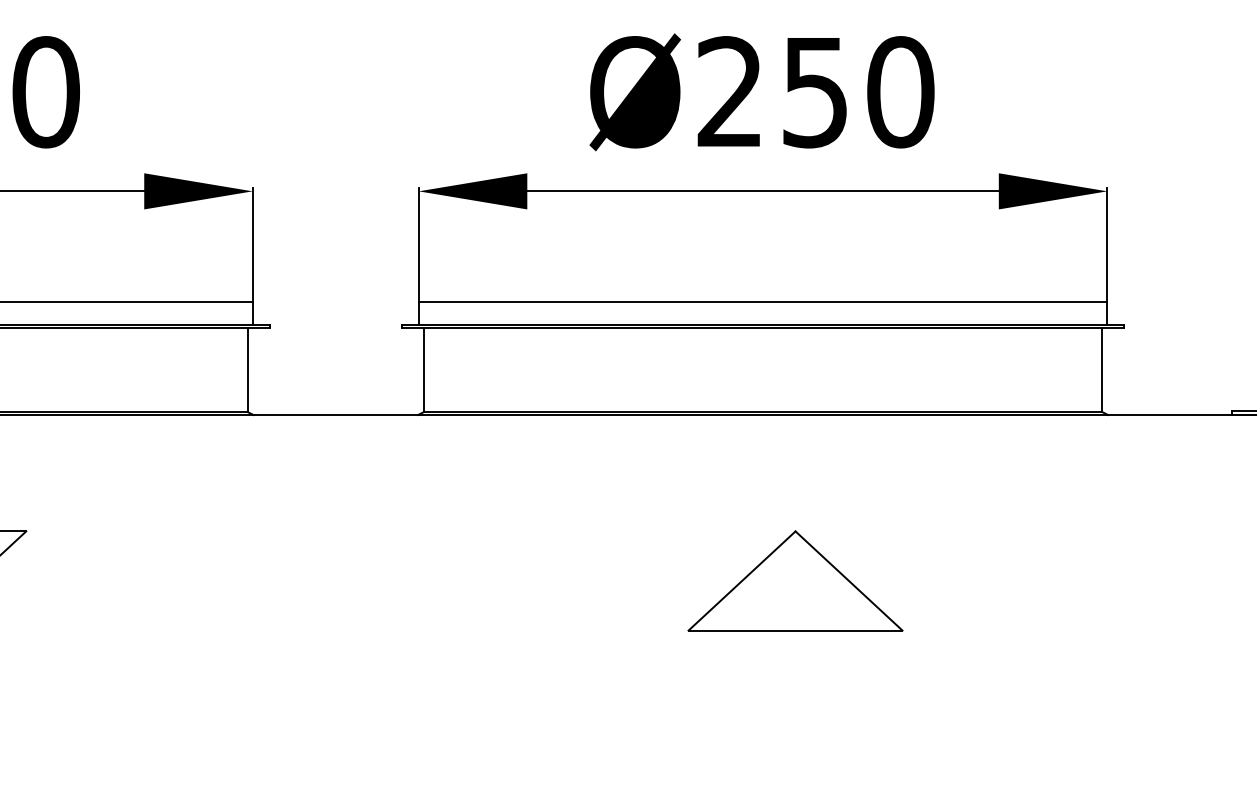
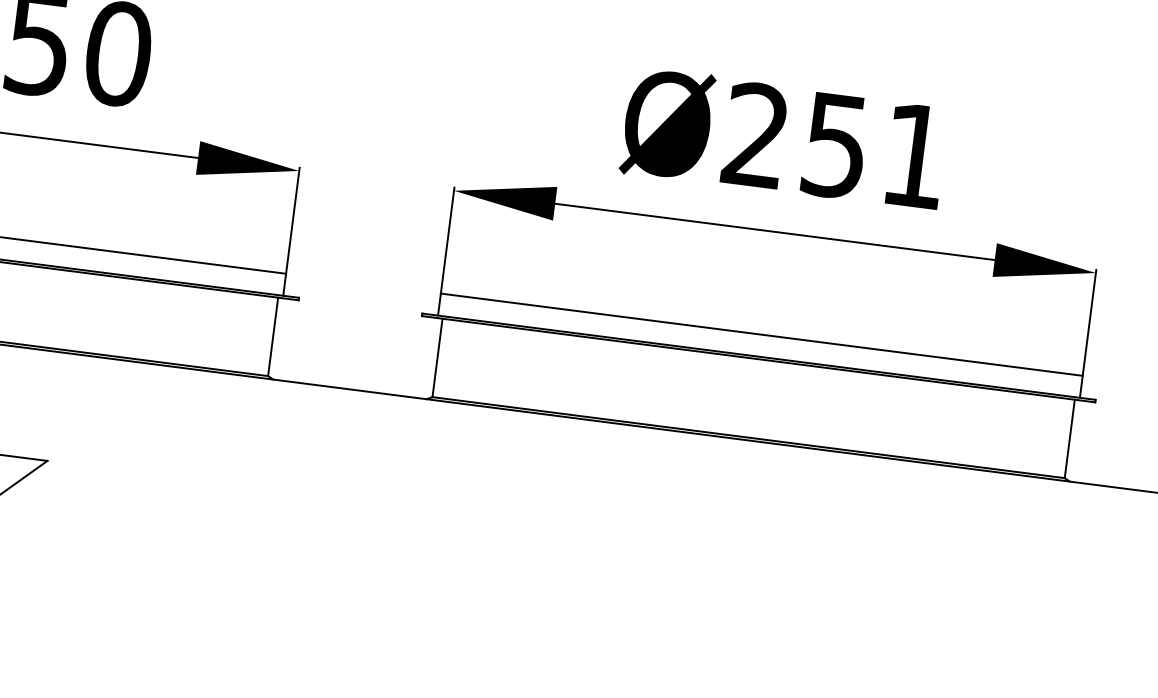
text: (900, 92) -> (914, 156), Ø250 -> Ø251
part: (795, 580) -> (758, 598), removed

